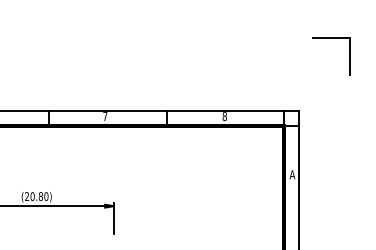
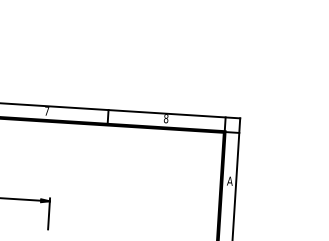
part: (331, 38) -> (277, 47), removed

